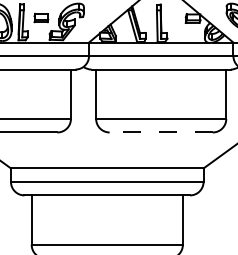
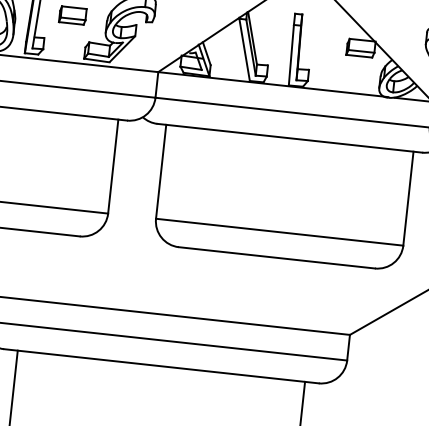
line: (161, 132) -> (277, 257), dashed -> solid

